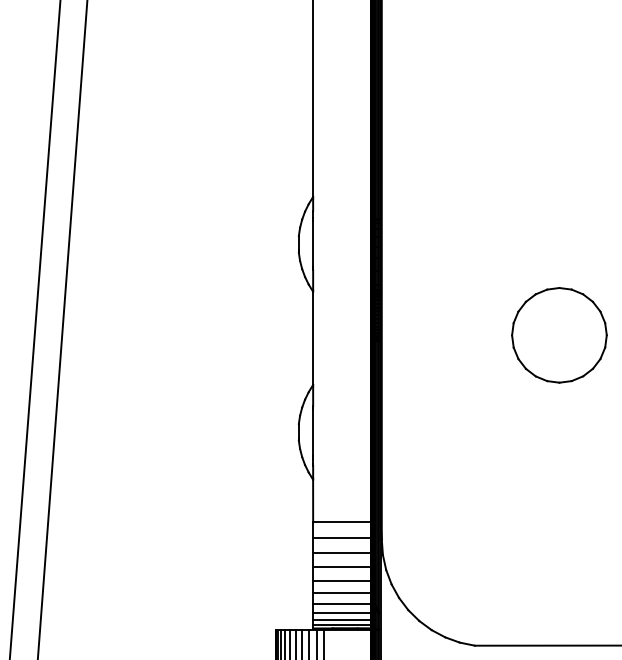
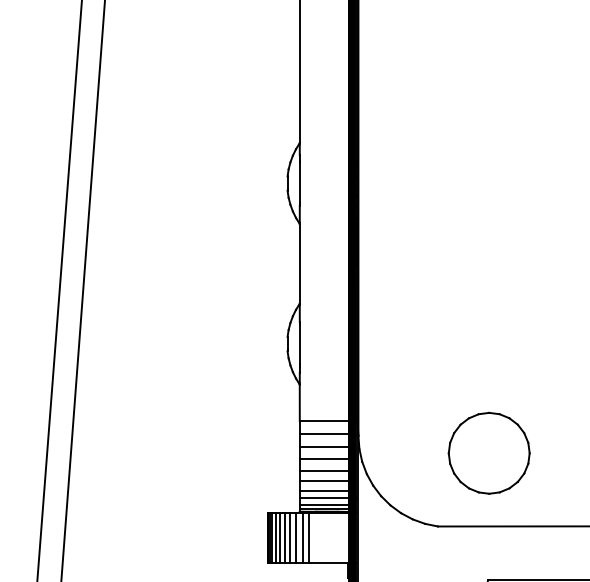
part: (558, 334) -> (488, 452), moved

